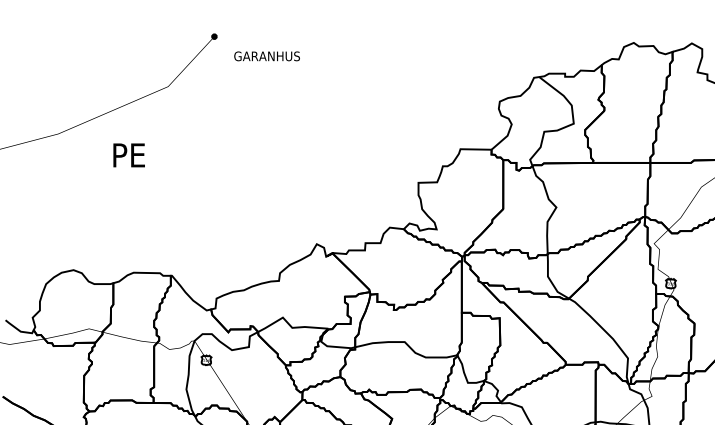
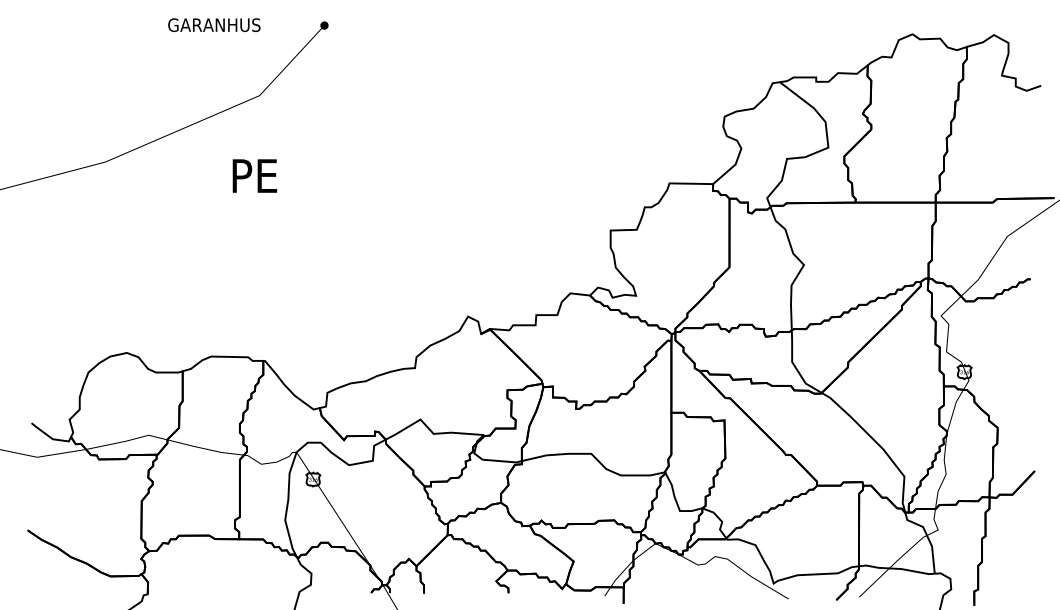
text: (267, 55) -> (214, 24), moved
text: (128, 155) -> (254, 175), moved

